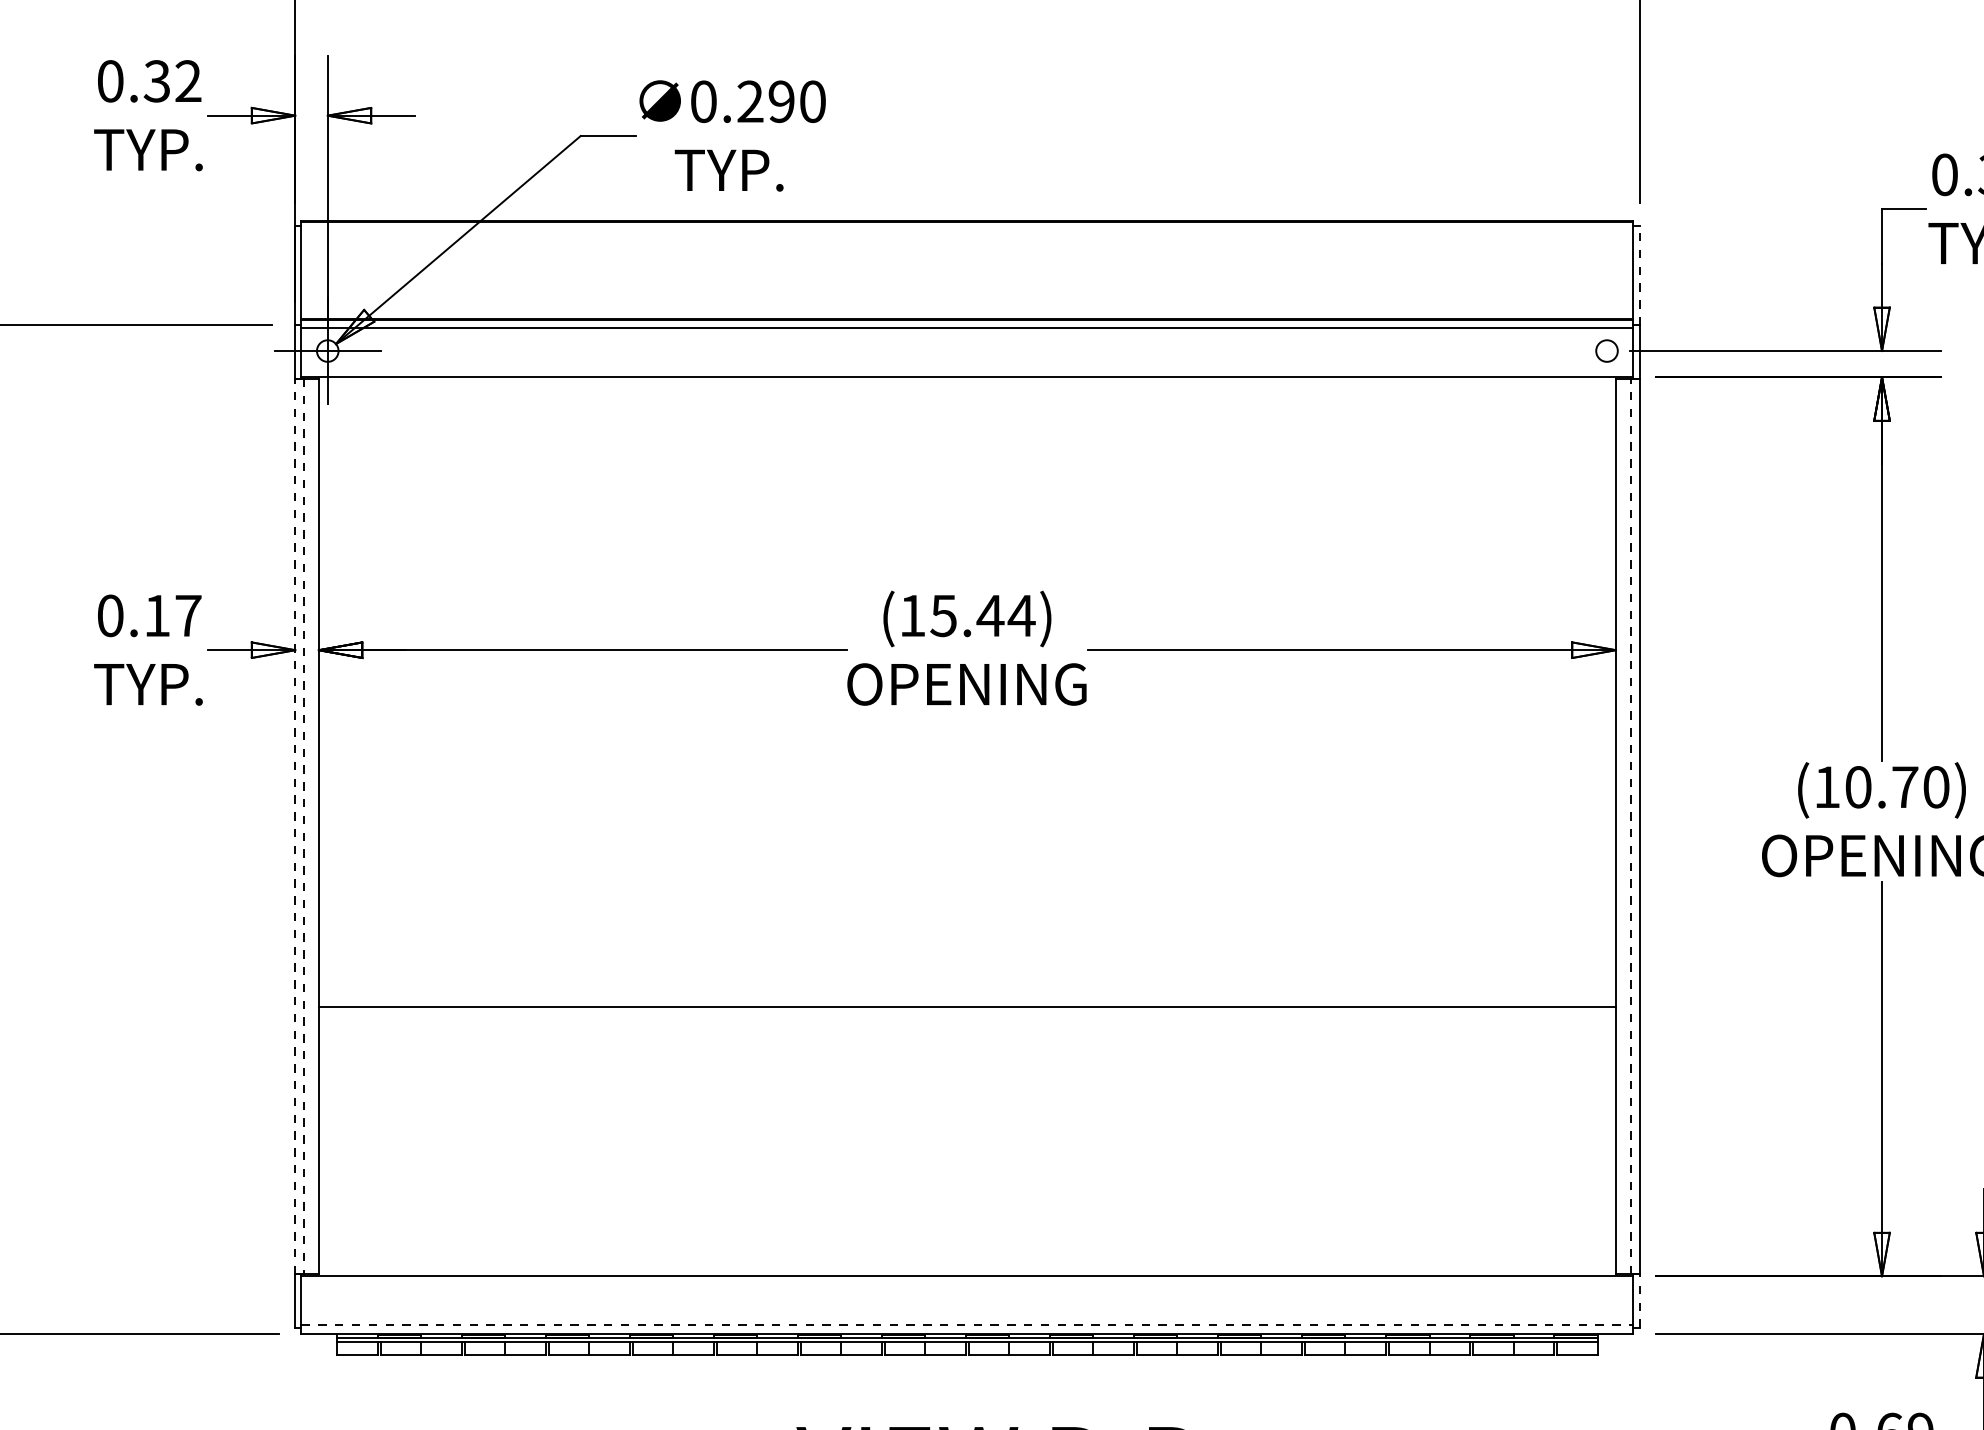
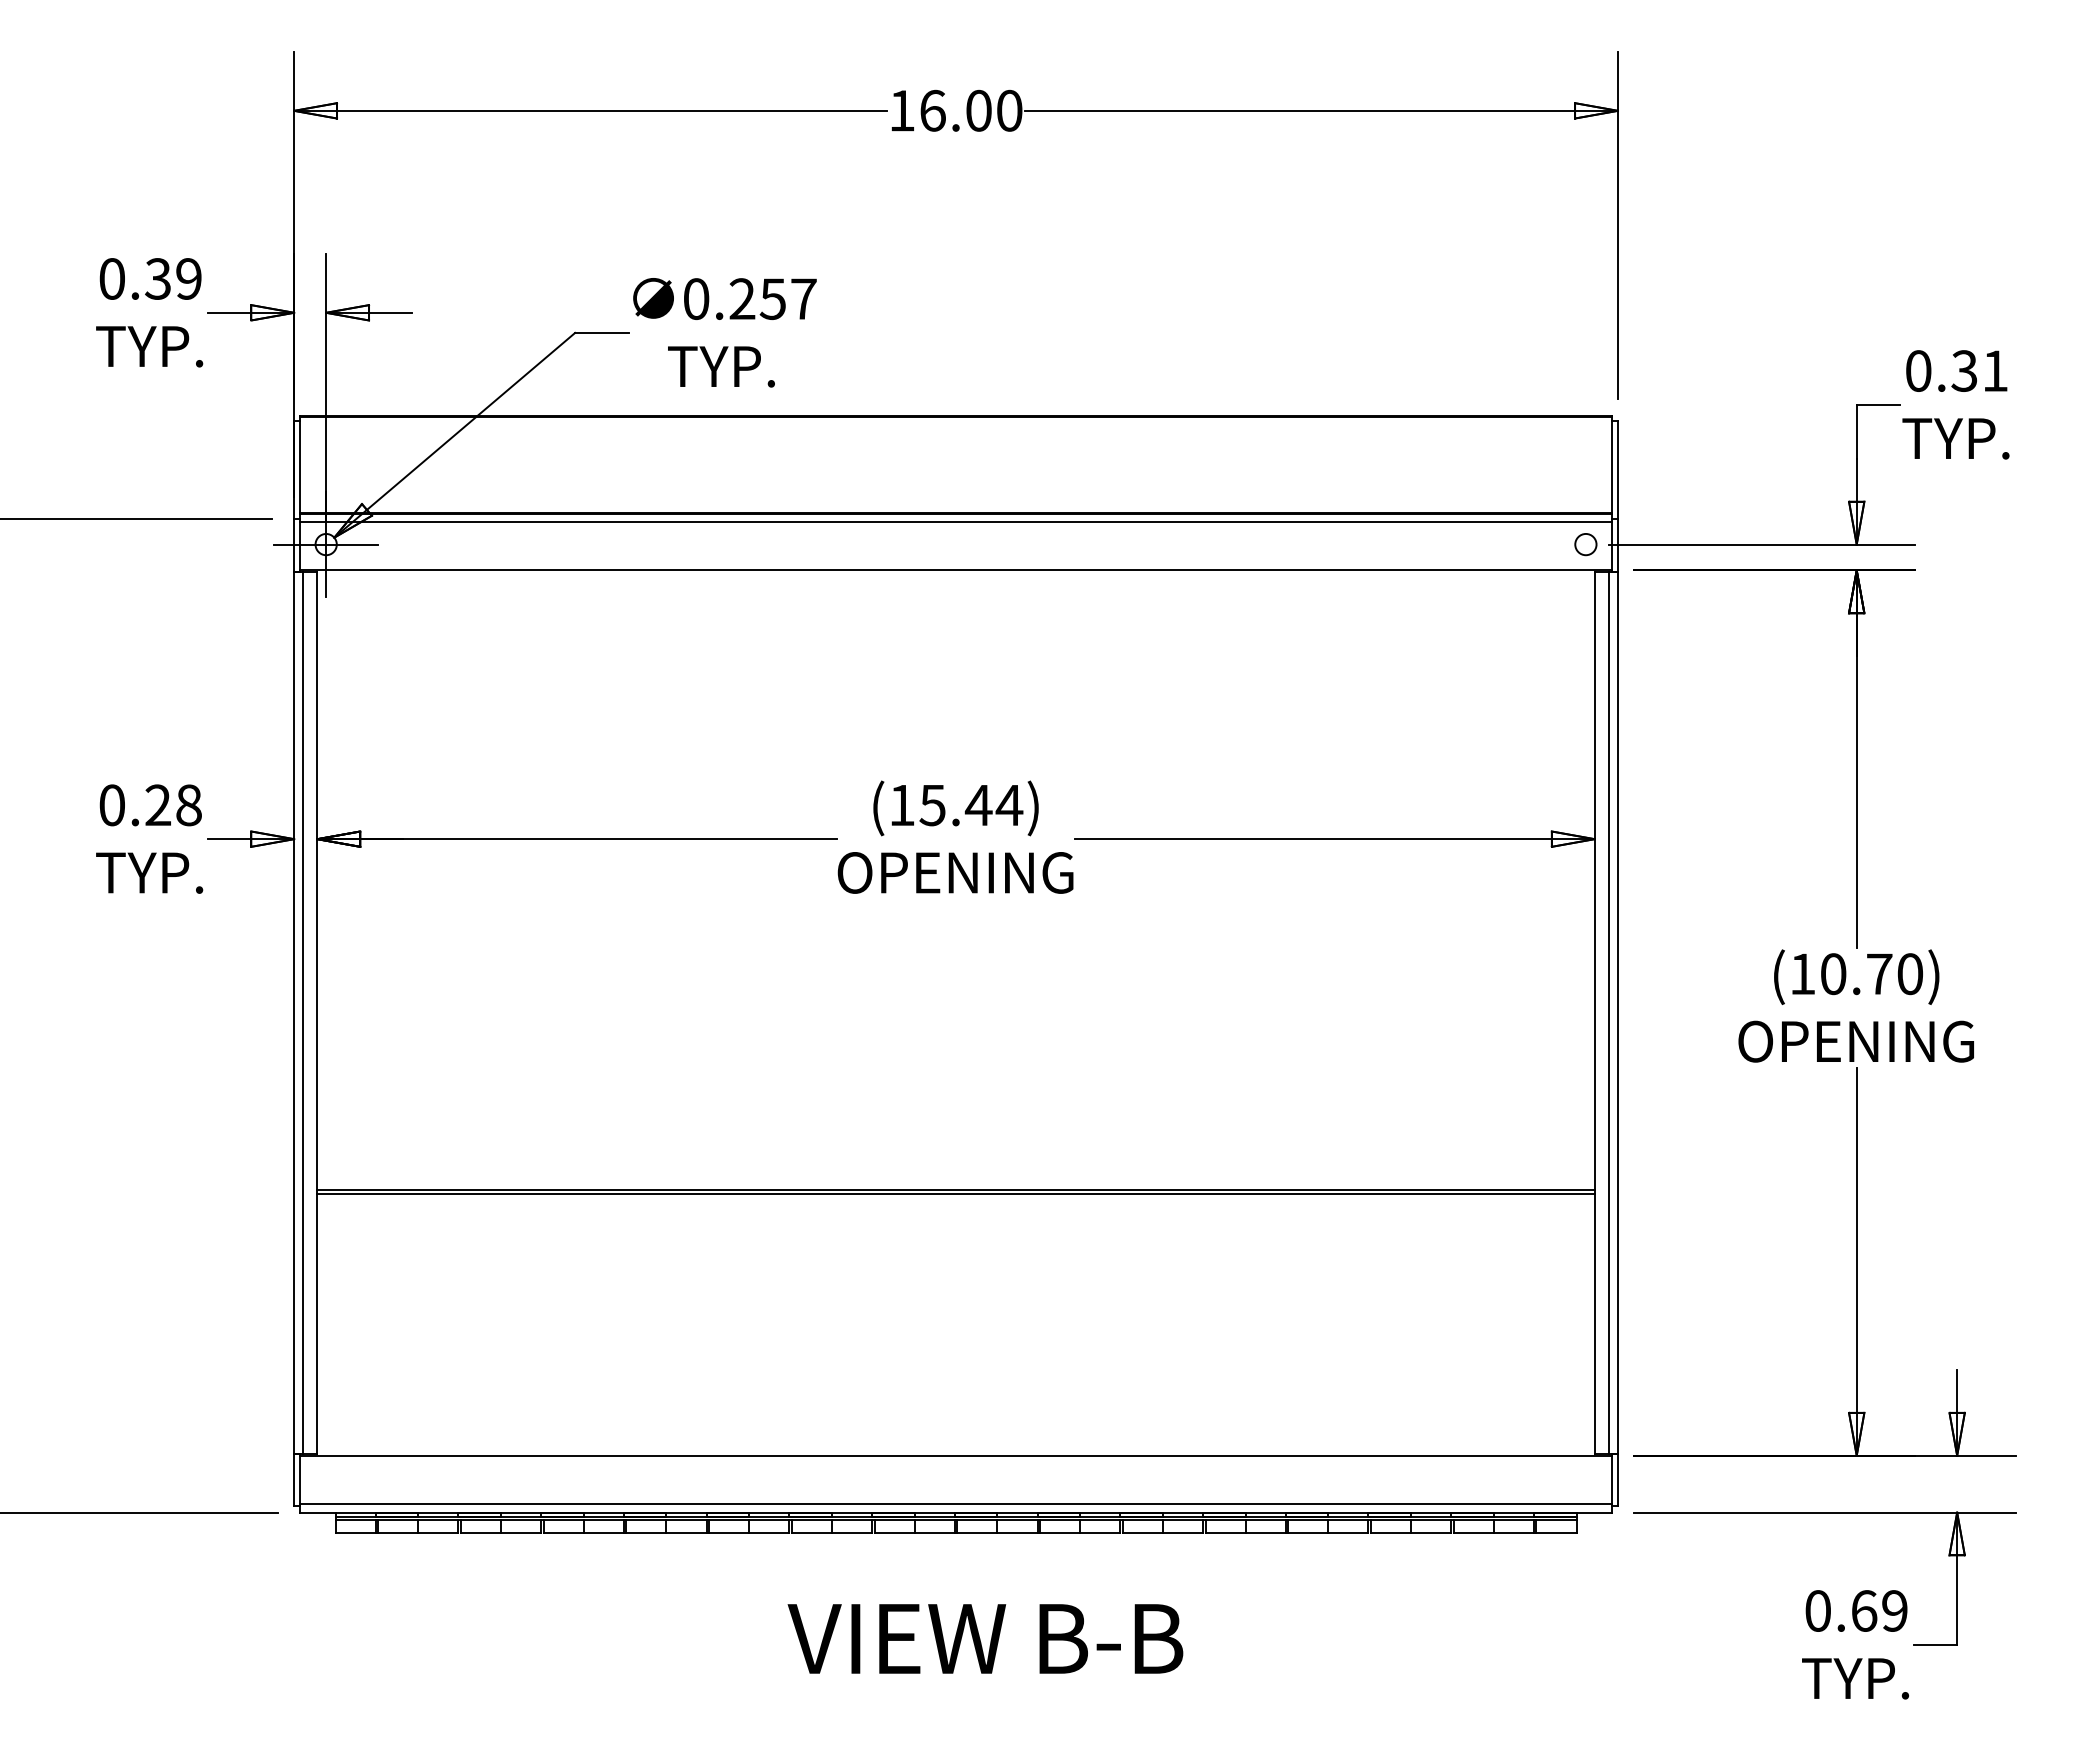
text: (187, 80) -> (188, 278), 0.32 -> 0.39
text: (796, 101) -> (787, 298), 0.290 -> 0.257
line: (1639, 275) -> (1617, 470), dashed -> solid
text: (172, 616) -> (173, 805), 0.17 -> 0.28
line: (295, 826) -> (294, 1012), dashed -> solid
line: (303, 826) -> (302, 1012), dashed -> solid
line: (1630, 826) -> (1609, 1012), dashed -> solid
line: (966, 1010) -> (955, 1193), added
line: (1639, 1300) -> (1617, 1479), dashed -> solid
line: (967, 1324) -> (956, 1503), dashed -> solid

